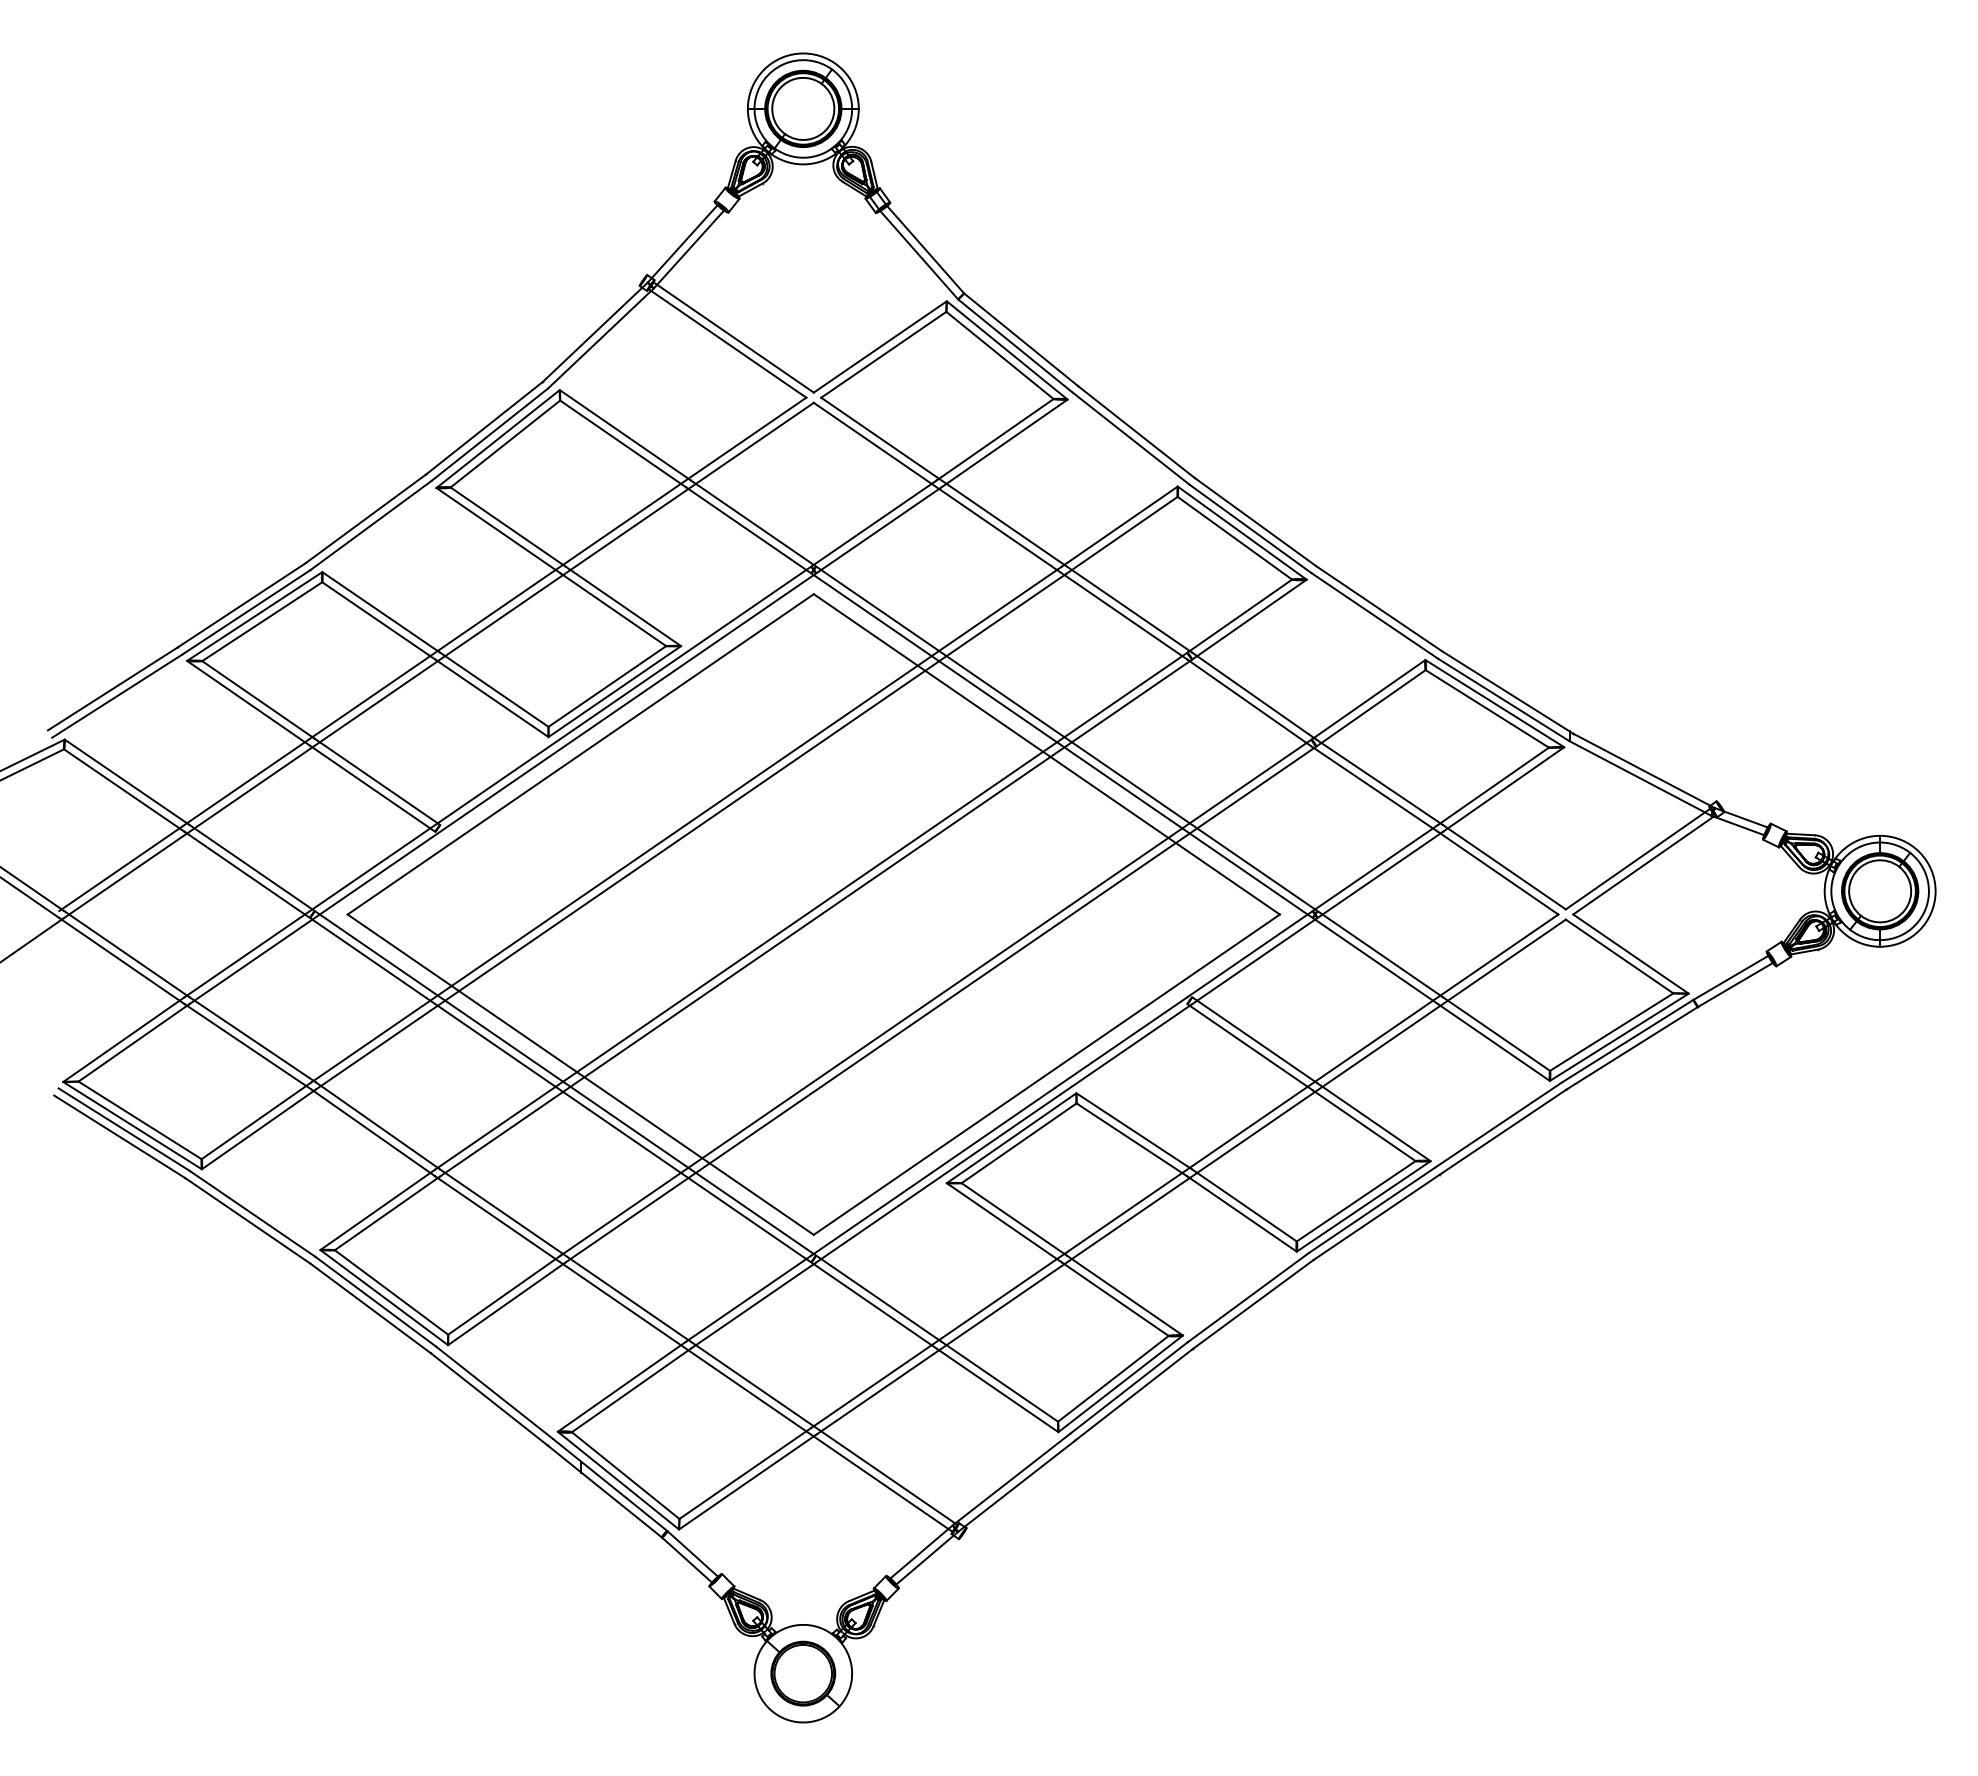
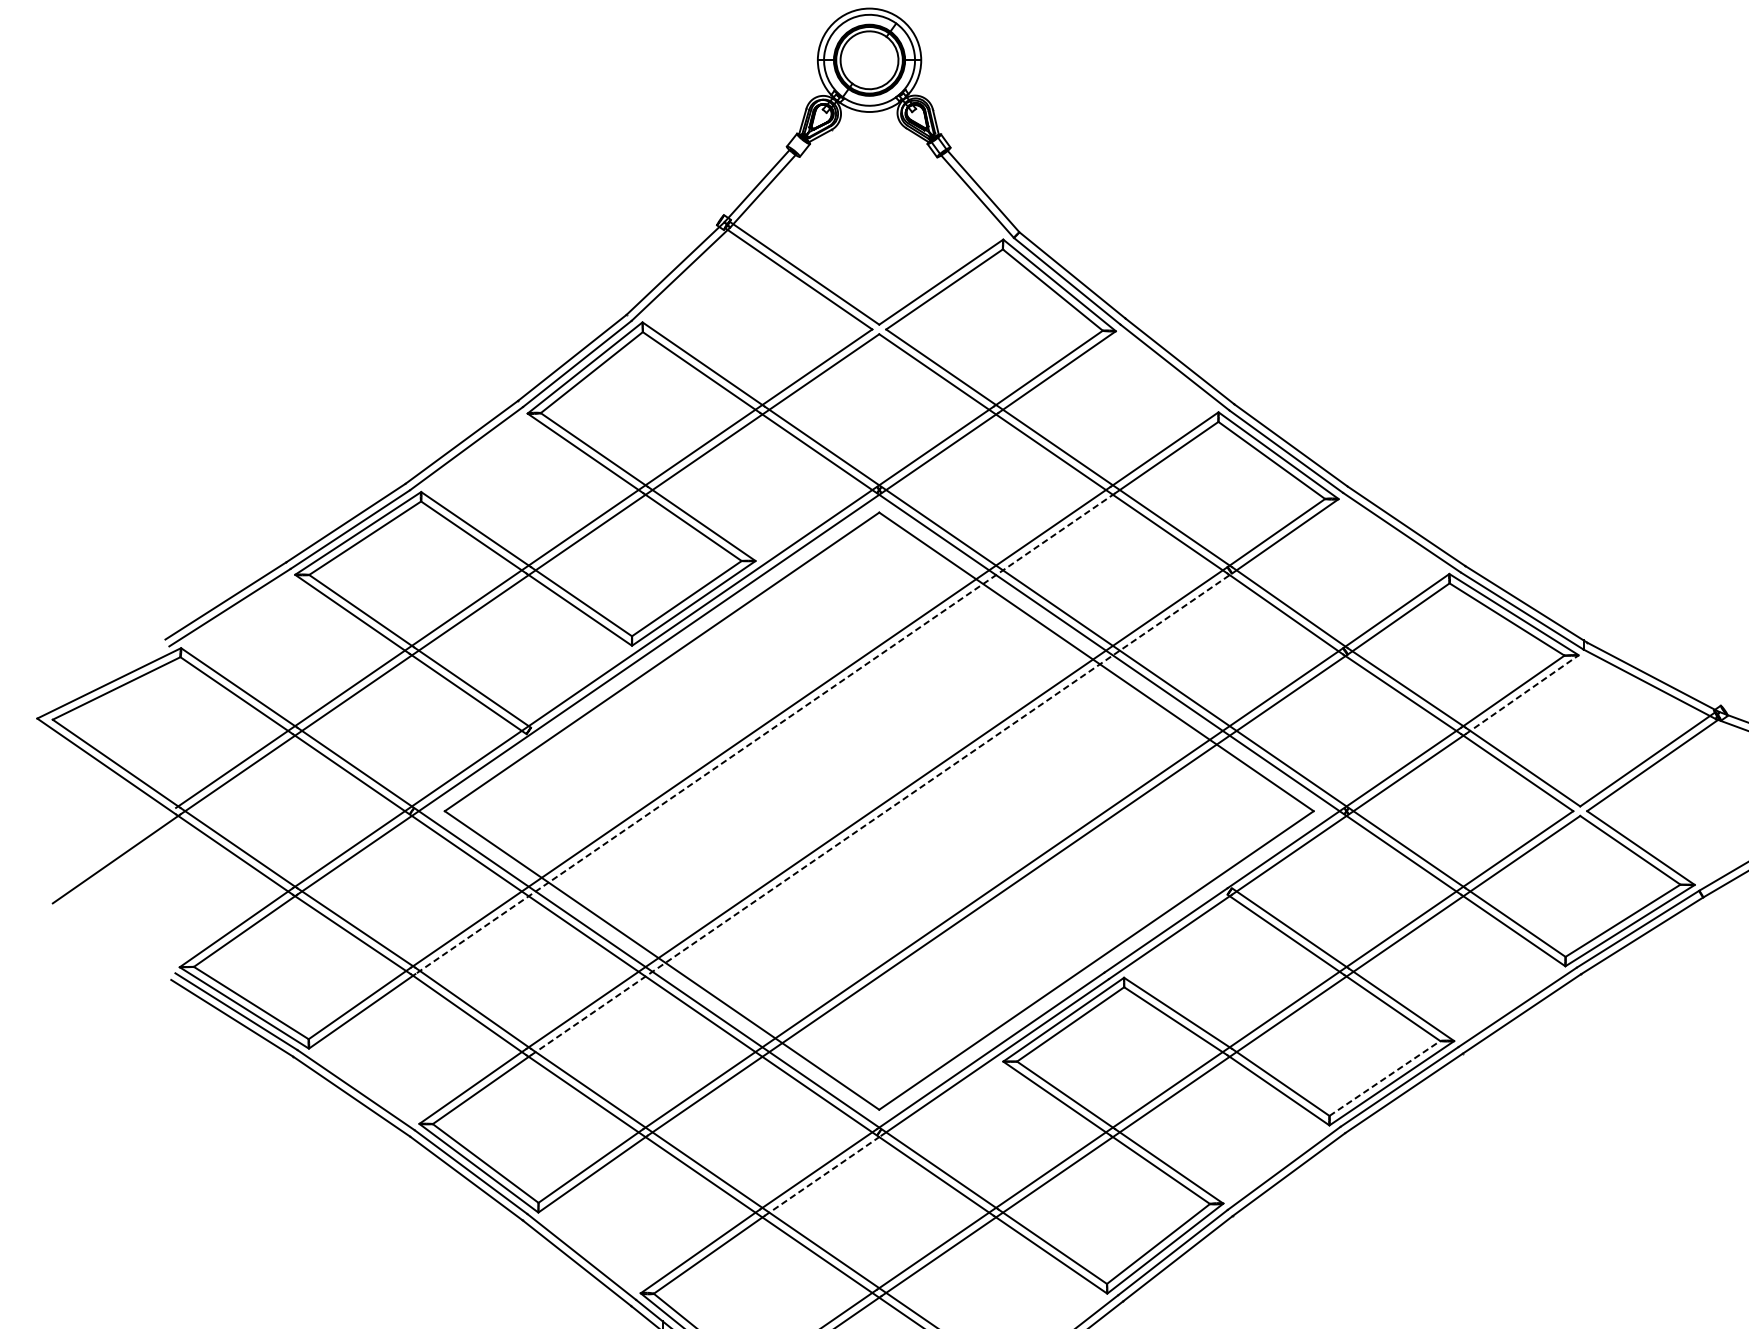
line: (1503, 789) -> (1522, 694), solid -> dashed
line: (691, 831) -> (765, 733), solid -> dashed
line: (816, 917) -> (881, 813), solid -> dashed
line: (1356, 1201) -> (1385, 1078), solid -> dashed
line: (753, 1305) -> (823, 1175), solid -> dashed

